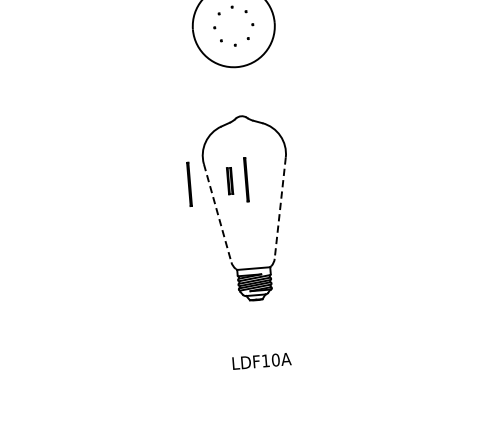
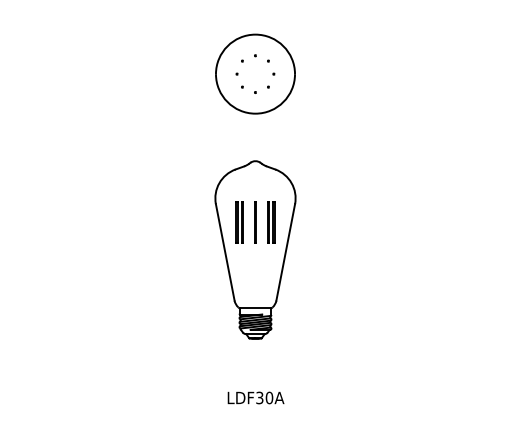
part: (262, 178) -> (271, 222), added
part: (229, 181) -> (239, 222), size x1.67
line: (189, 184) -> (200, 222), removed
line: (280, 208) -> (285, 252), dashed -> solid
line: (217, 213) -> (225, 252), dashed -> solid
text: (265, 360) -> (259, 397), LDF10A -> LDF30A

